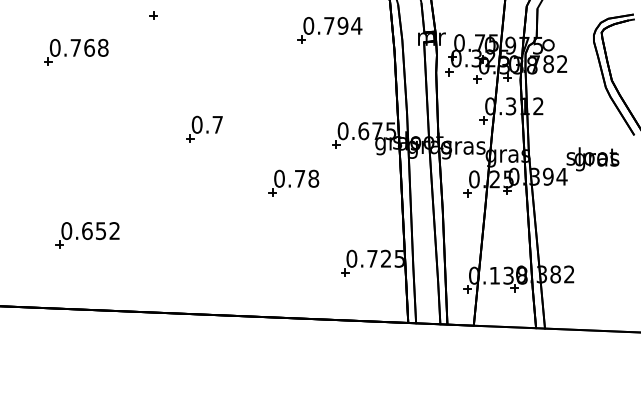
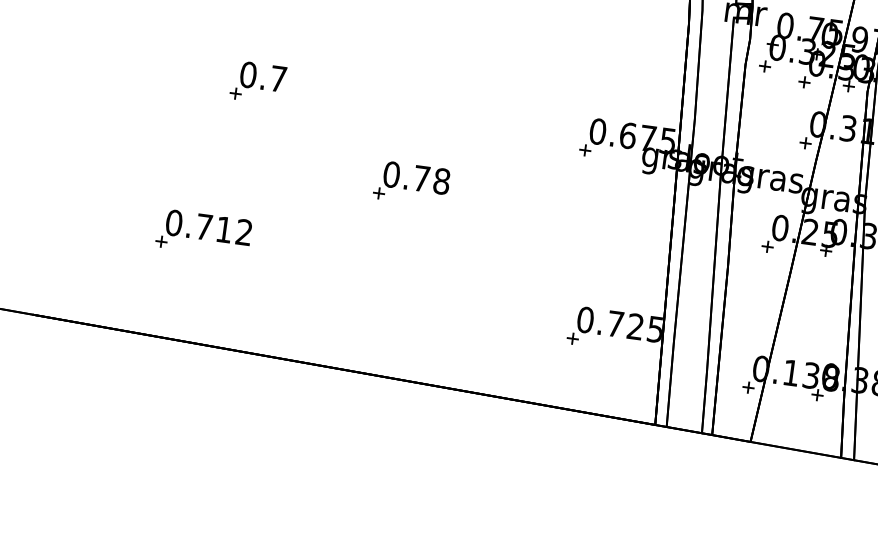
part: (204, 128) -> (258, 81), moved
part: (293, 182) -> (411, 182), moved
text: (93, 230) -> (213, 227), 0.652 -> 0.712

